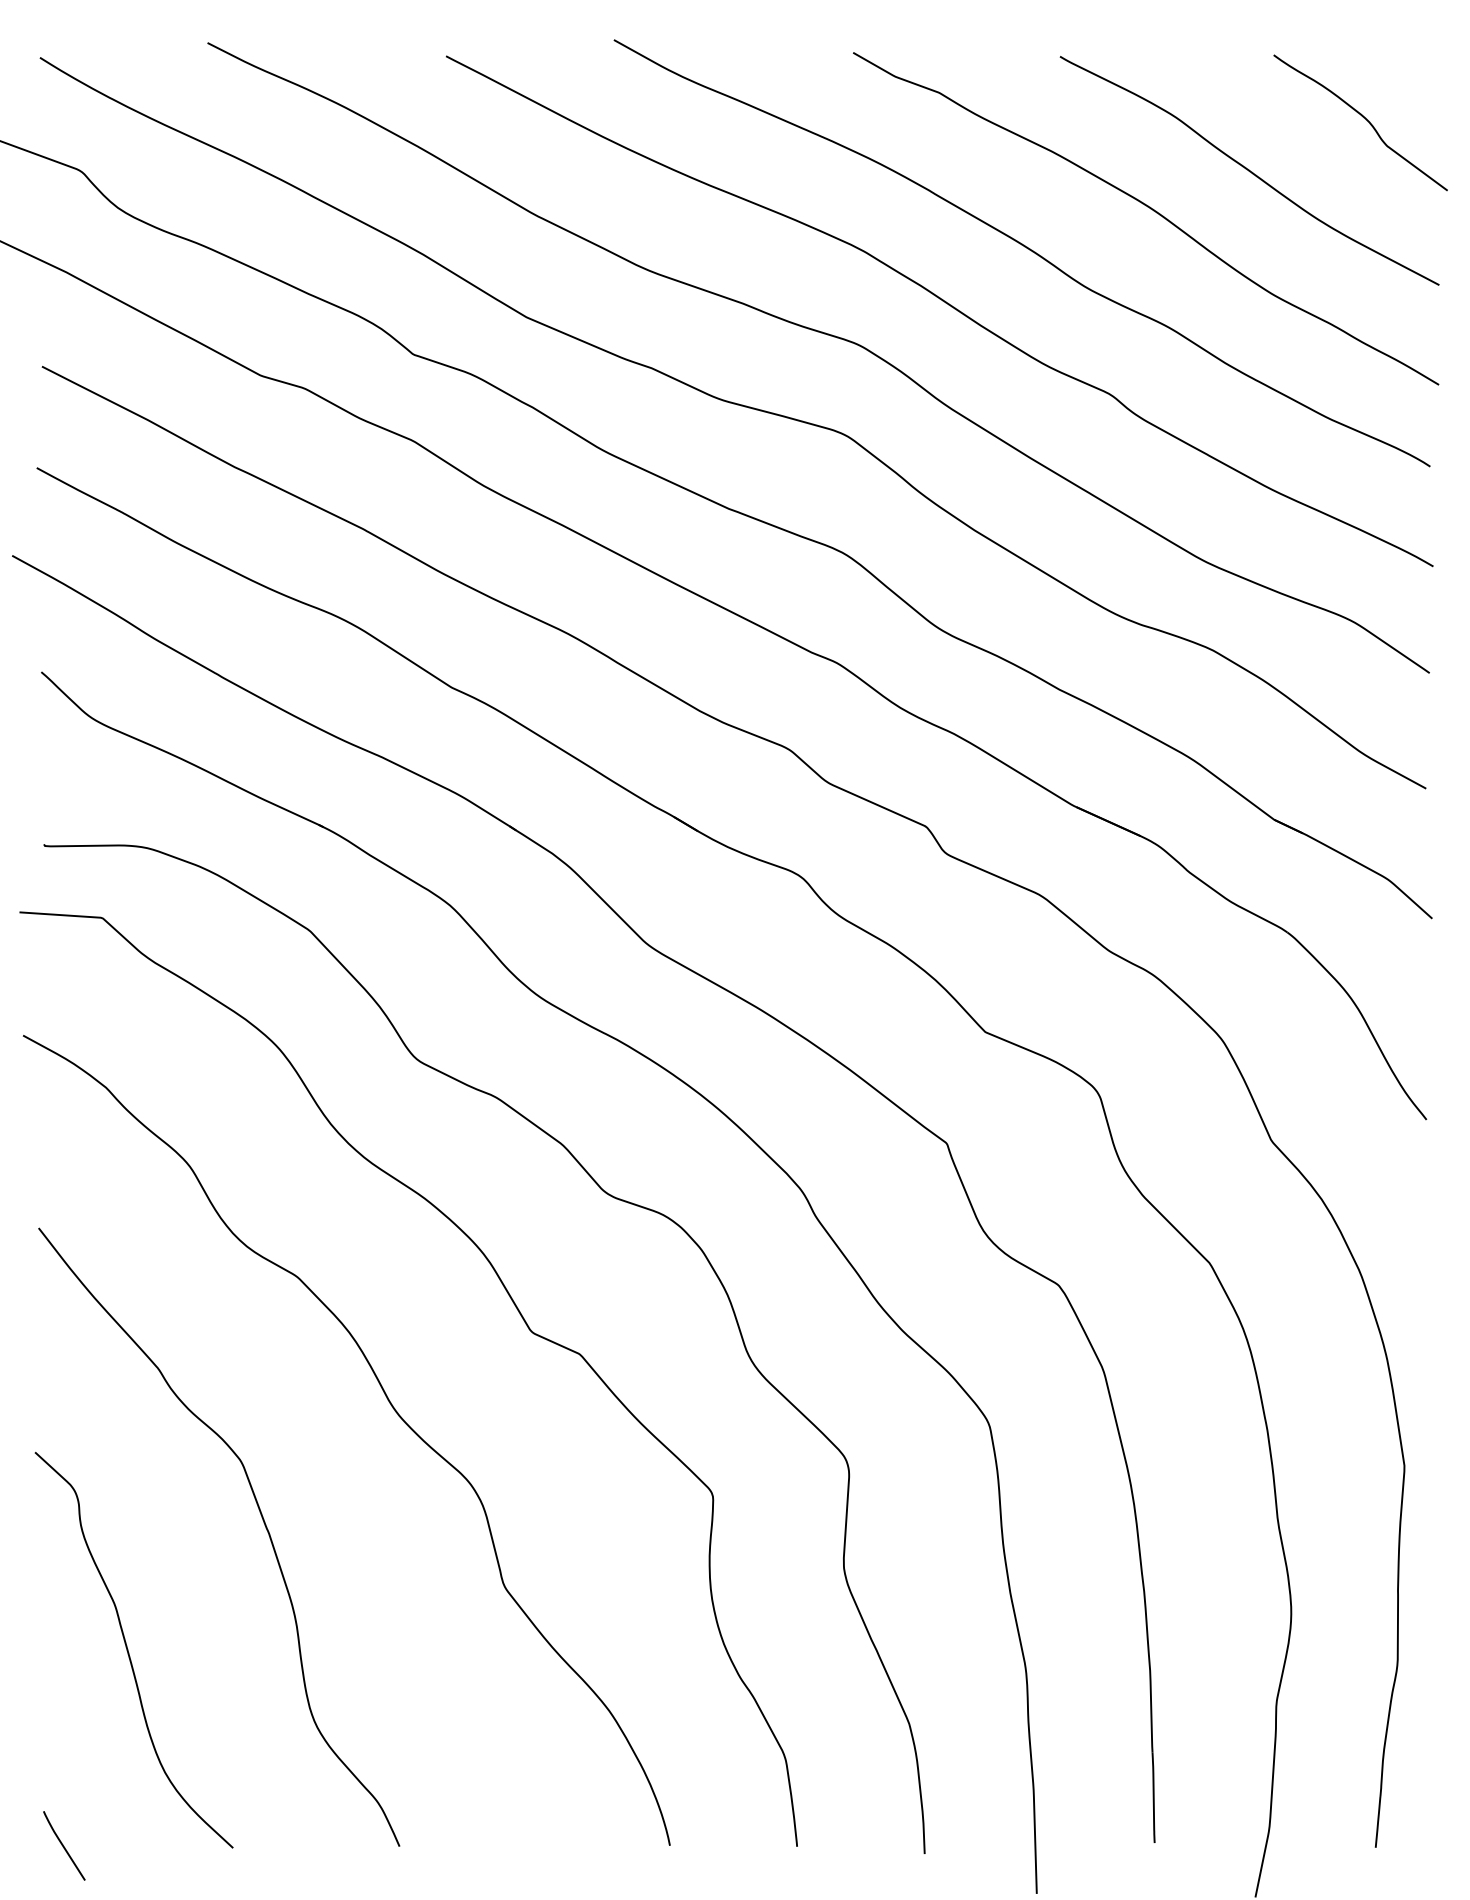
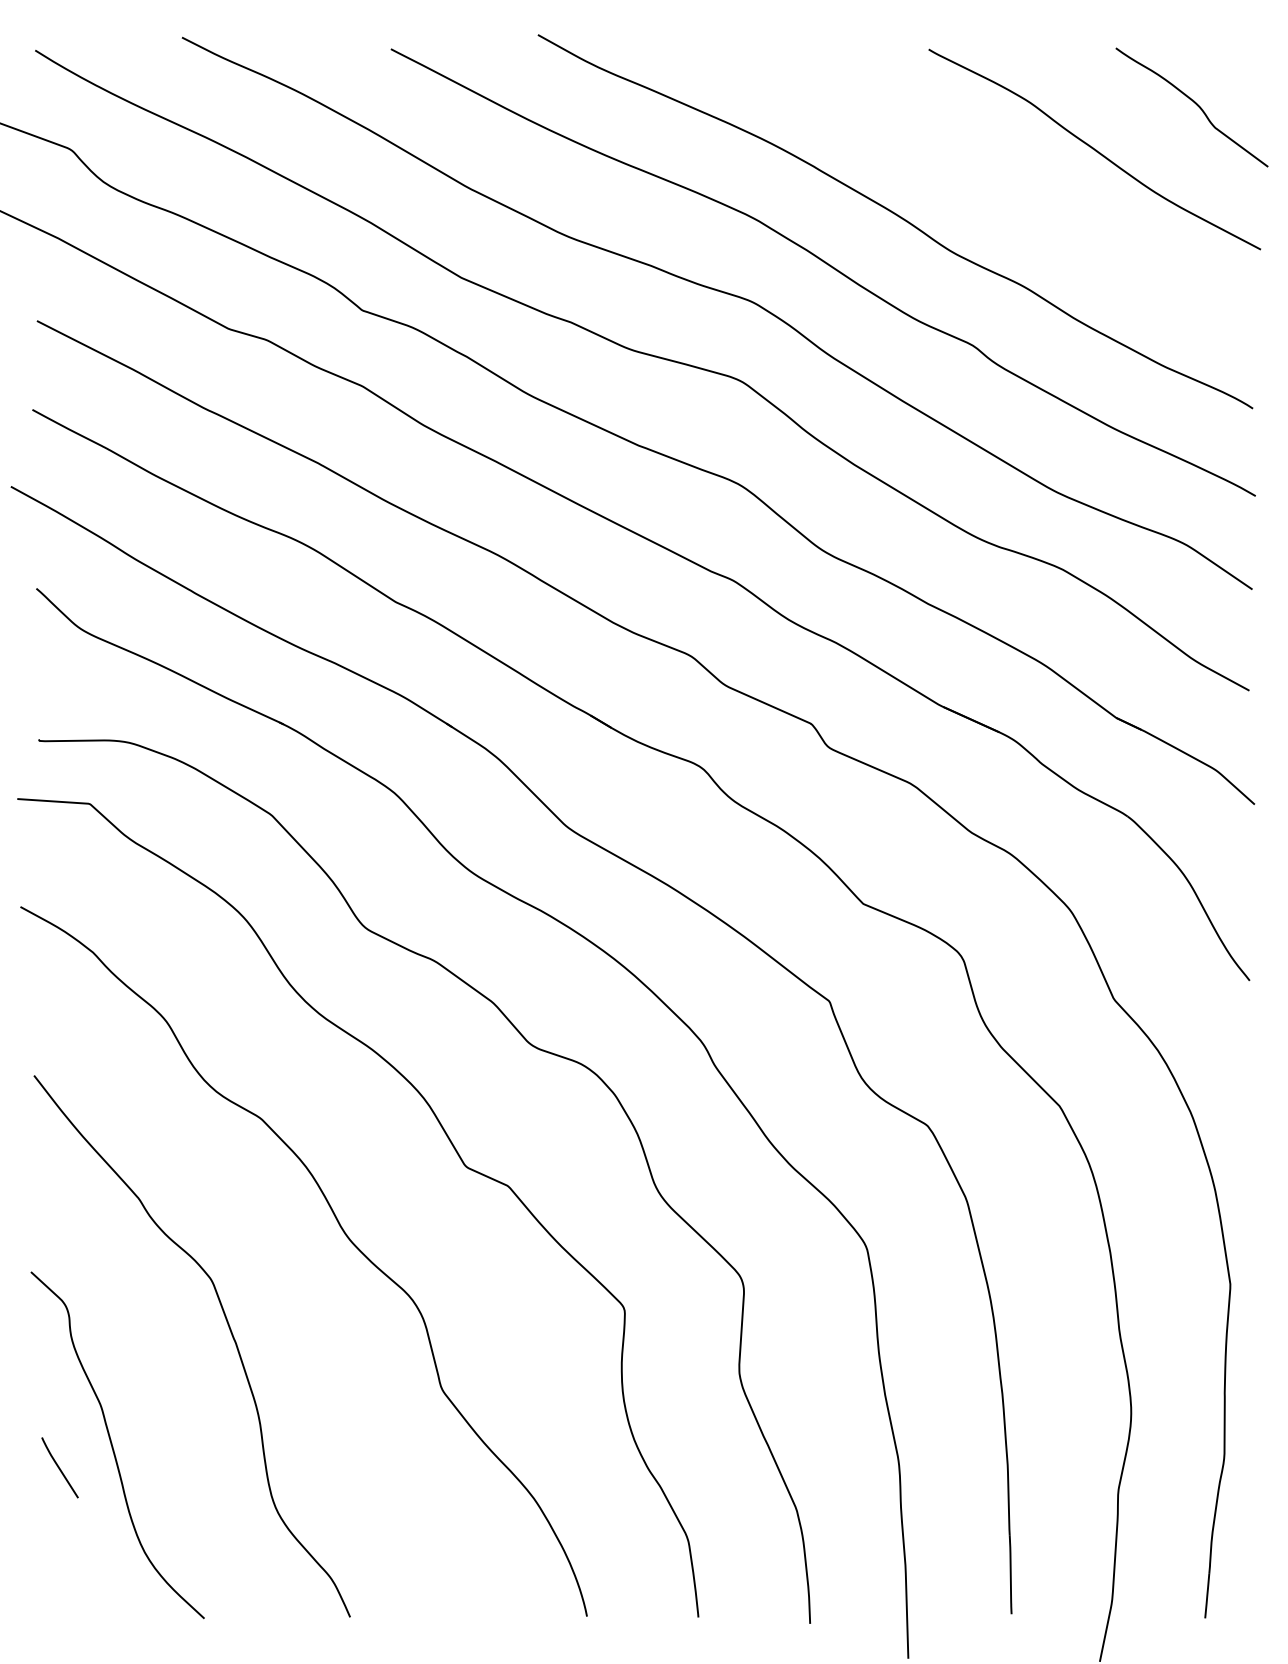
curve: (1150, 209) -> (1007, 183), removed
curve: (63, 1845) -> (59, 1467), moved

